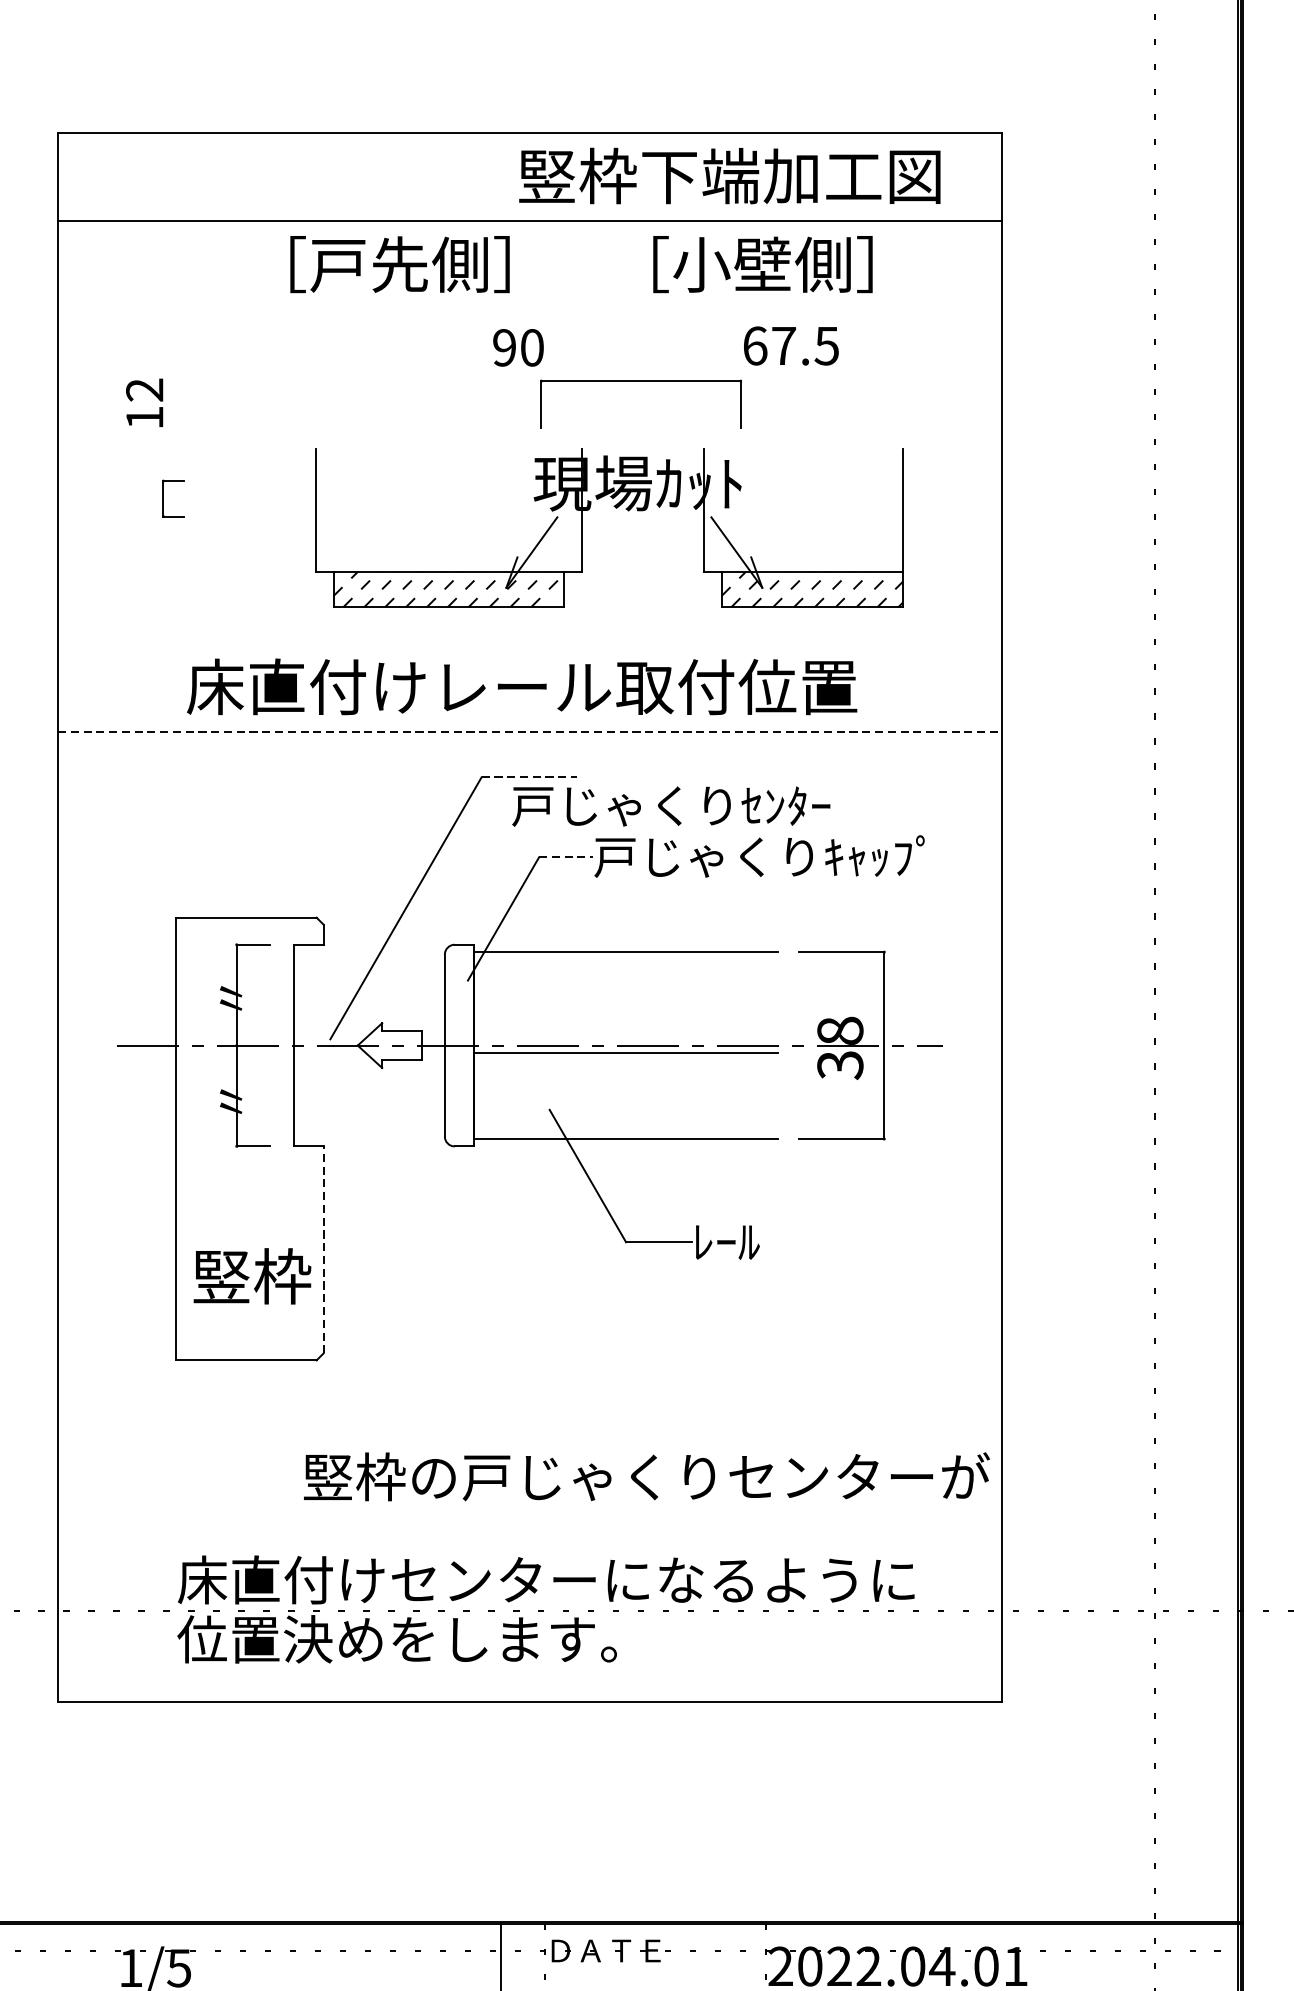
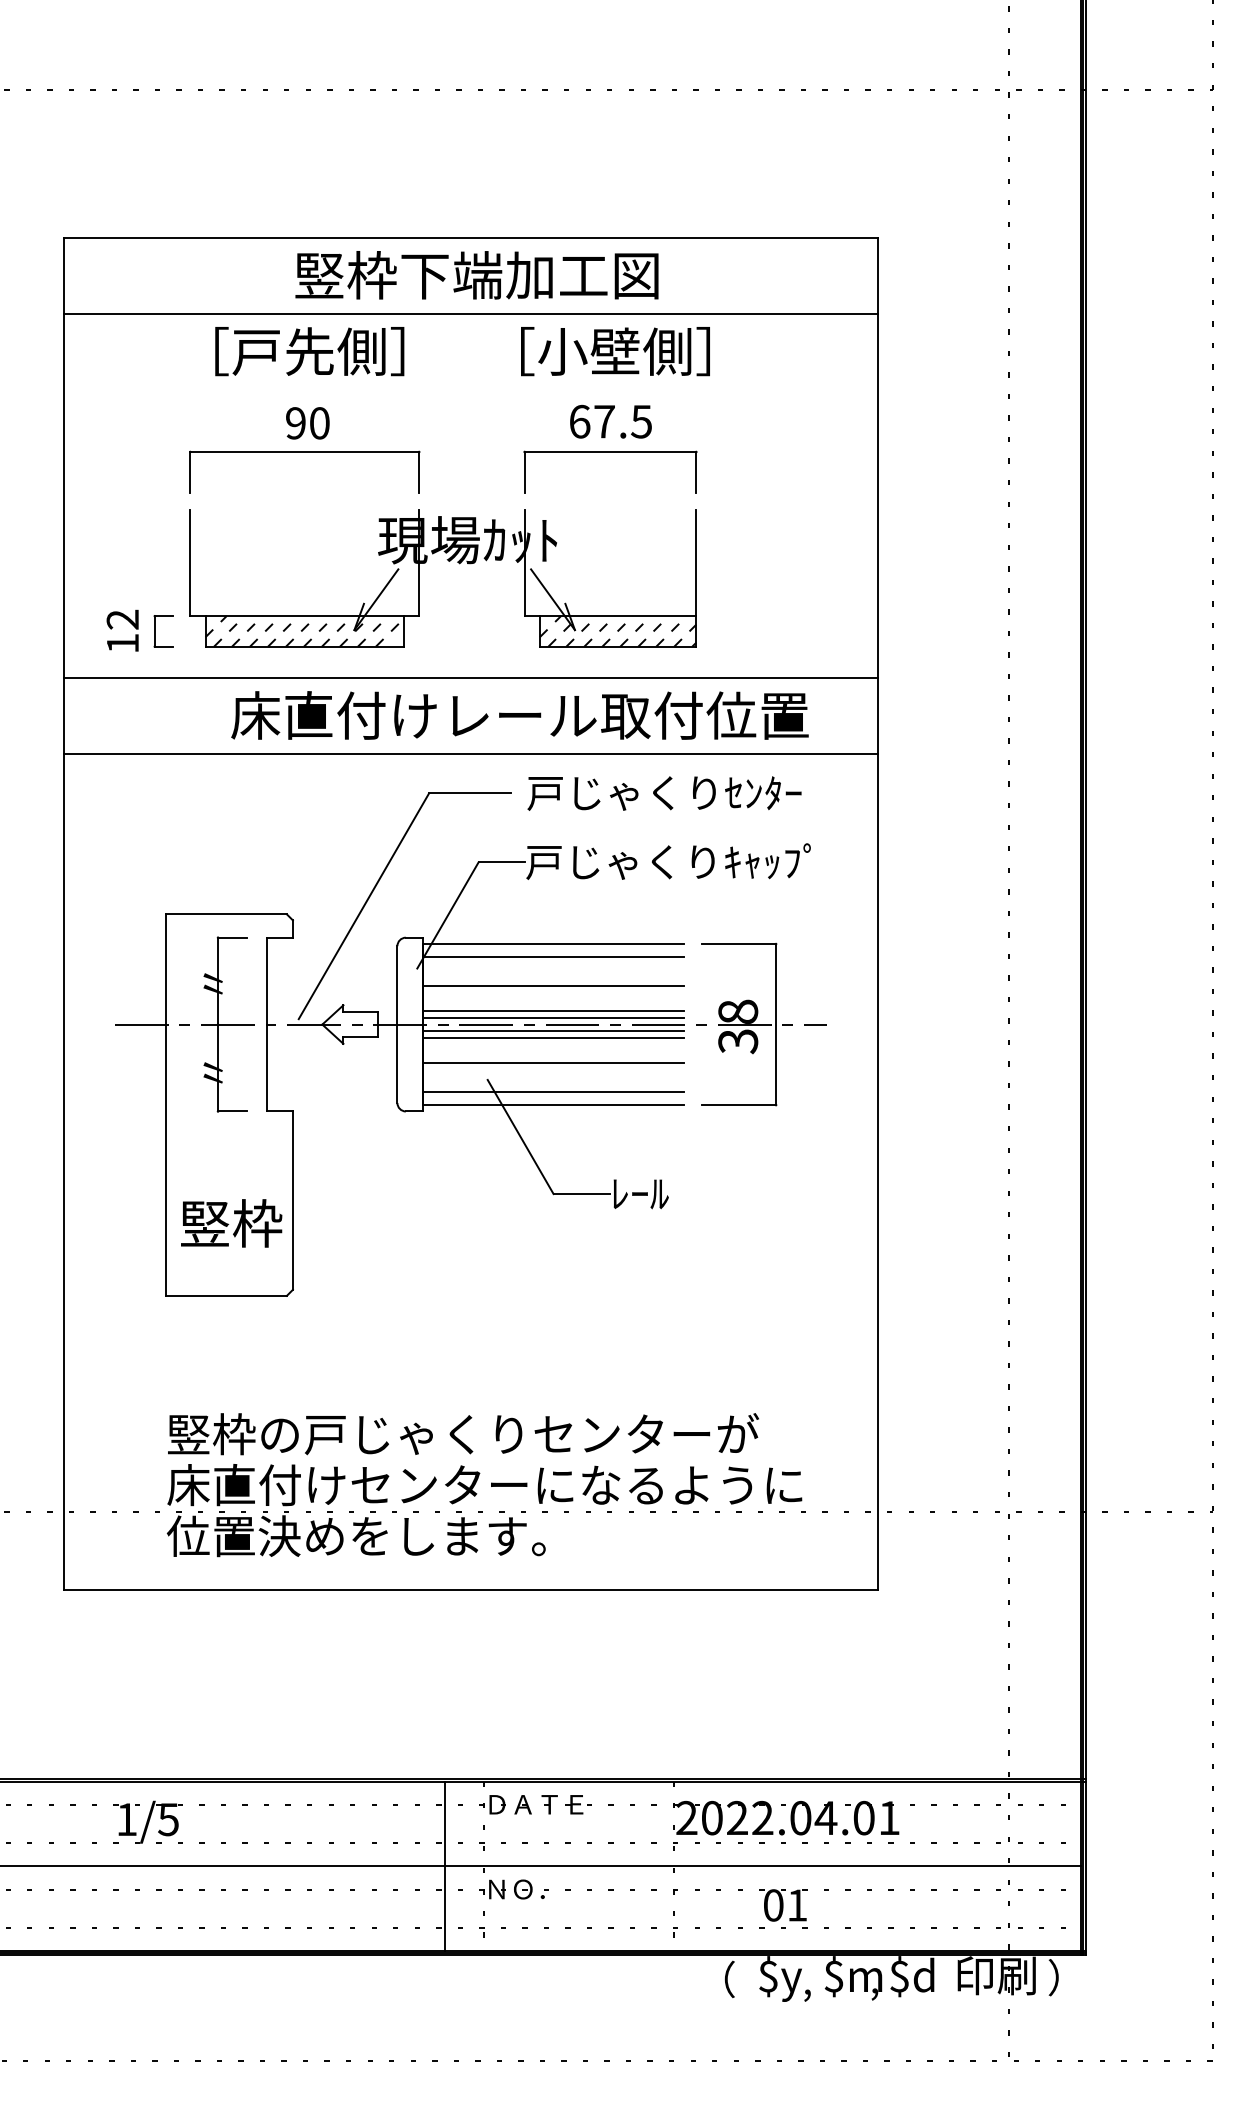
text: (729, 176) -> (476, 275), moved
text: (399, 264) -> (309, 351), moved
text: (762, 264) -> (615, 351), moved
text: (790, 345) -> (610, 421), moved
text: (518, 348) -> (307, 423), moved
part: (337, 381) -> (304, 452), added
part: (641, 381) -> (610, 452), moved
text: (144, 402) -> (122, 630), moved
part: (164, 498) -> (155, 631), moved
part: (615, 508) -> (448, 561), moved
line: (529, 643) -> (470, 678), added
text: (521, 686) -> (519, 715), moved
line: (529, 732) -> (470, 754), dashed -> solid
line: (529, 777) -> (470, 793), dashed -> solid
text: (671, 806) -> (664, 793), moved
line: (566, 857) -> (502, 862), dashed -> solid
line: (626, 967) -> (553, 957), added
line: (626, 1001) -> (553, 986), added
line: (626, 1029) -> (553, 1010), added
line: (626, 1037) -> (553, 1017), added
line: (626, 1061) -> (553, 1038), added
line: (626, 1089) -> (553, 1062), added
line: (626, 1123) -> (553, 1091), added
line: (323, 1249) -> (292, 1200), dashed -> solid
text: (646, 1477) -> (463, 1434), moved

